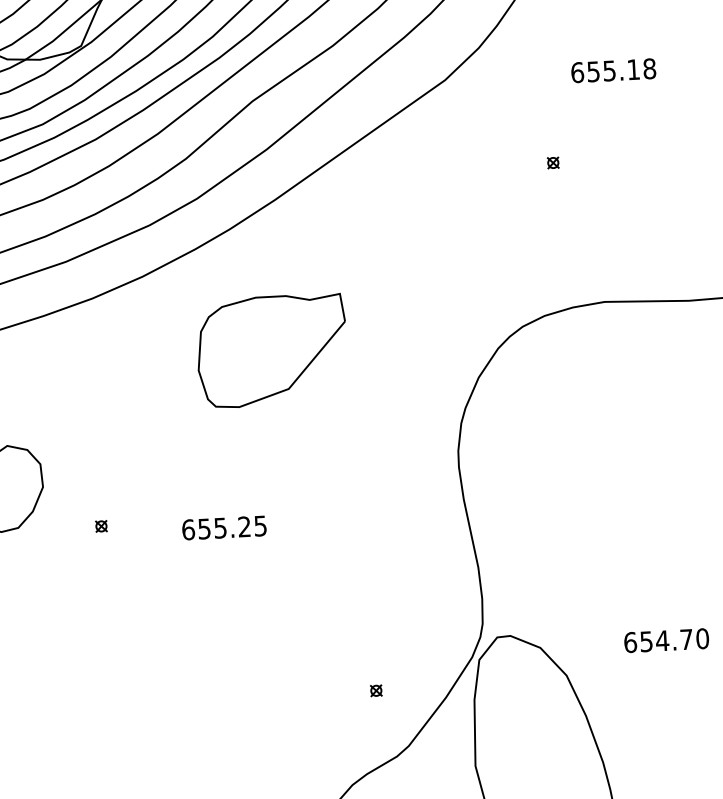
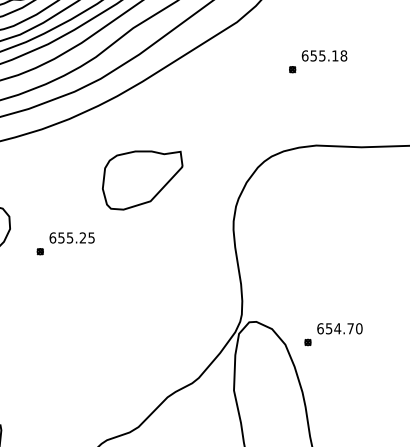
text: (613, 69) -> (324, 55), moved
part: (271, 351) -> (142, 180), moved
text: (223, 527) -> (71, 237), moved
part: (375, 690) -> (307, 342), moved

